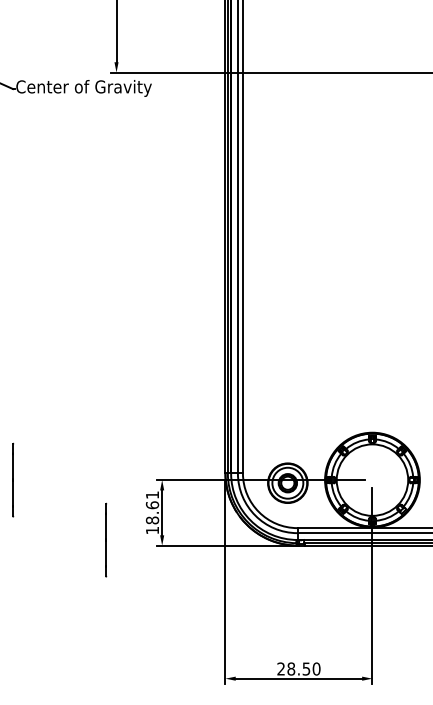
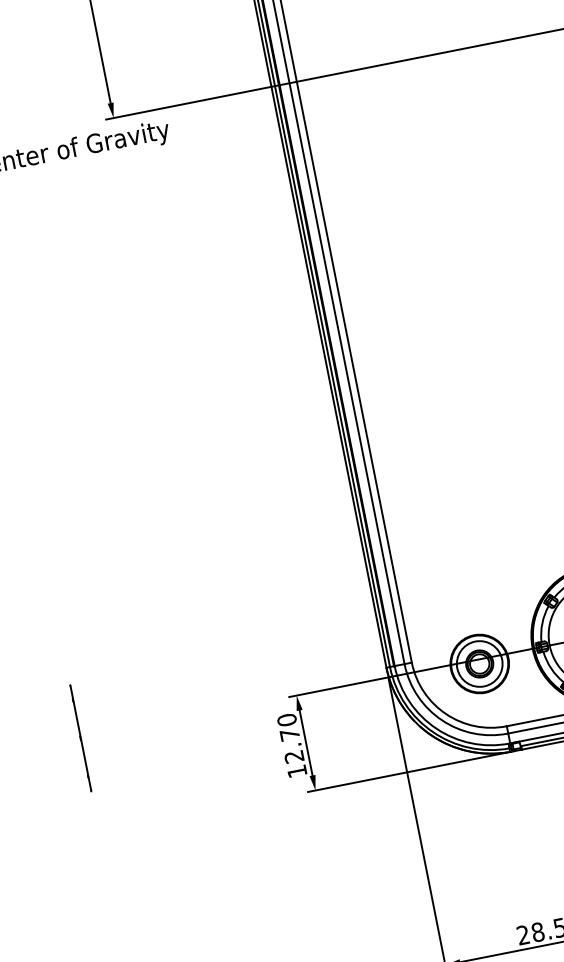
text: (152, 507) -> (290, 738), 18.61 -> 12.70
line: (106, 539) -> (233, 797), removed

